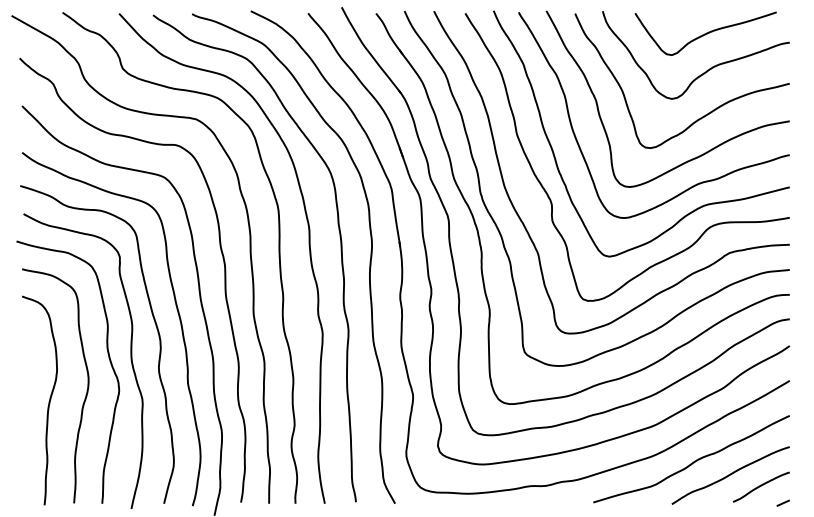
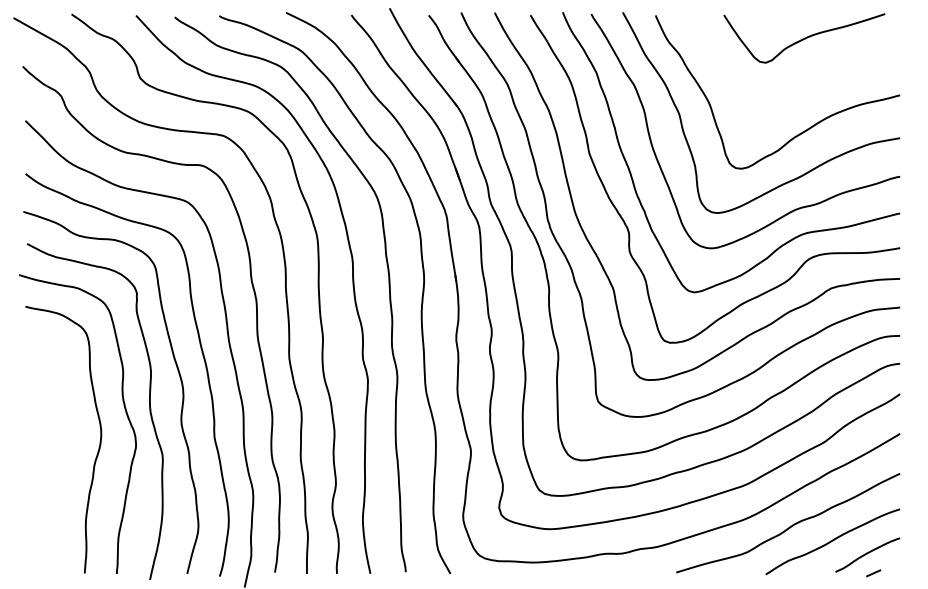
curve: (707, 69) -> (806, 79), removed
curve: (48, 402) -> (55, 458), removed
line: (783, 503) -> (873, 573), moved

